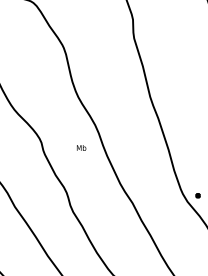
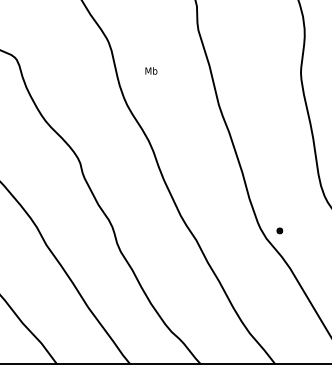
text: (81, 147) -> (151, 70), moved

